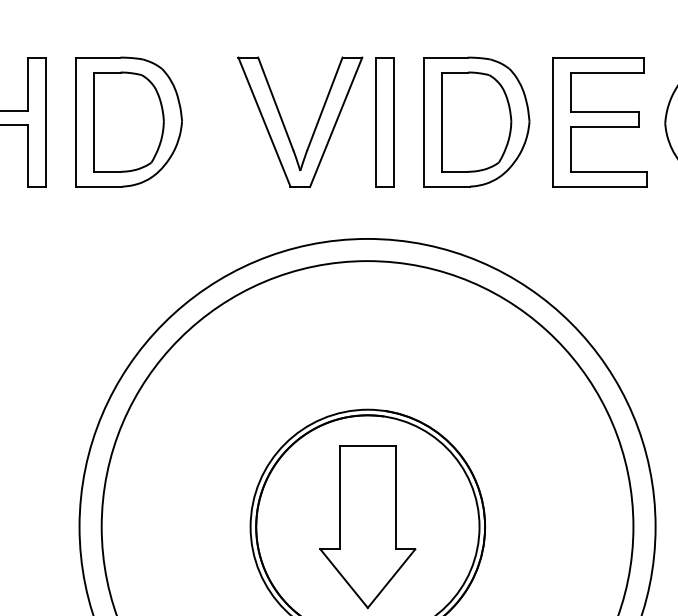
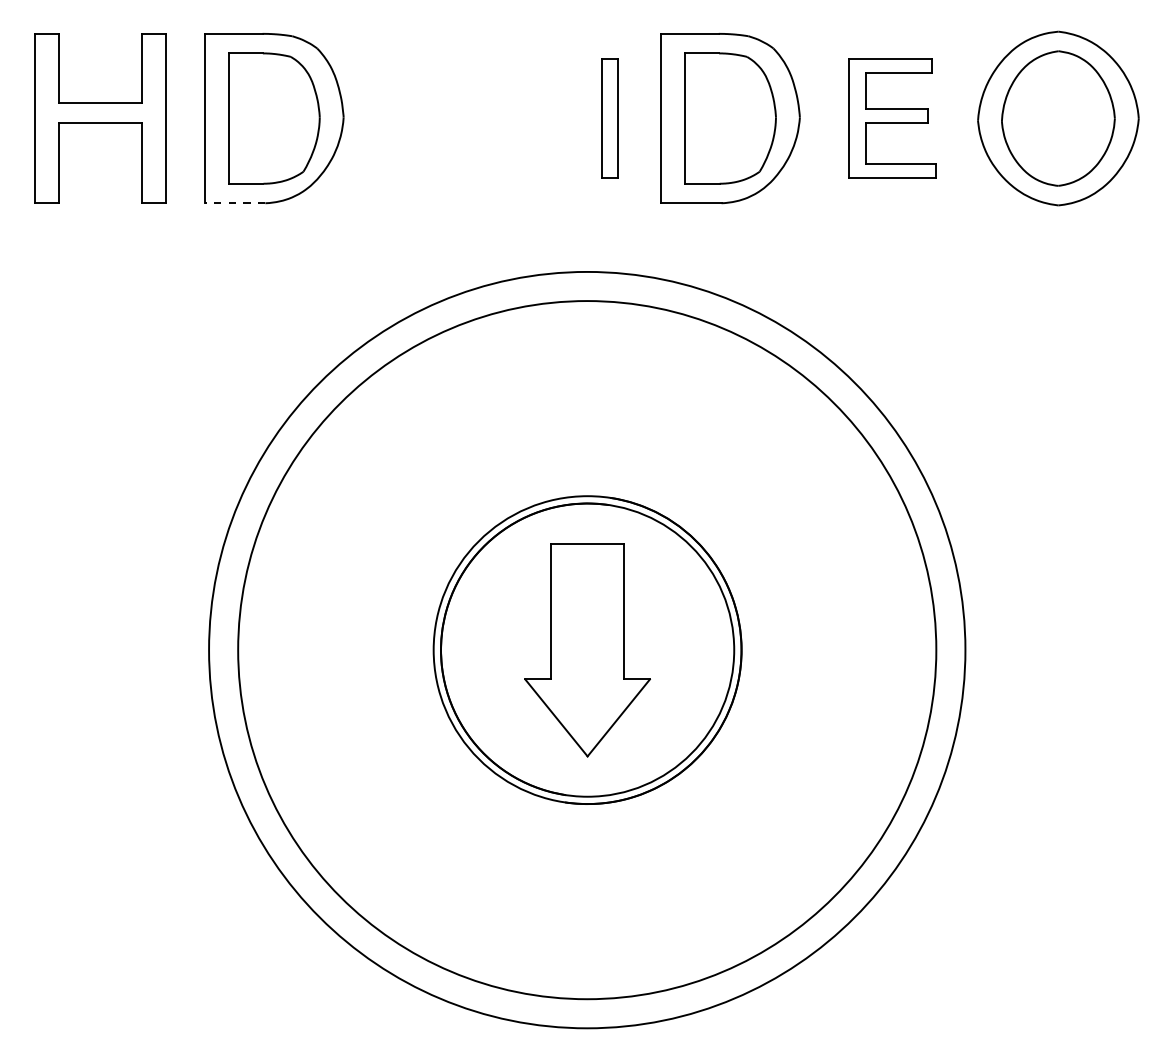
part: (384, 122) -> (609, 118), size x0.7
part: (599, 122) -> (891, 118), size x0.7
part: (286, 128) -> (480, 127), removed
line: (98, 186) -> (234, 203), solid -> dashed

